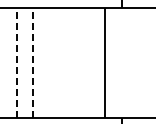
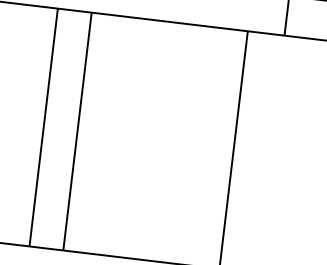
line: (16, 62) -> (42, 126), dashed -> solid
line: (32, 62) -> (77, 130), dashed -> solid

